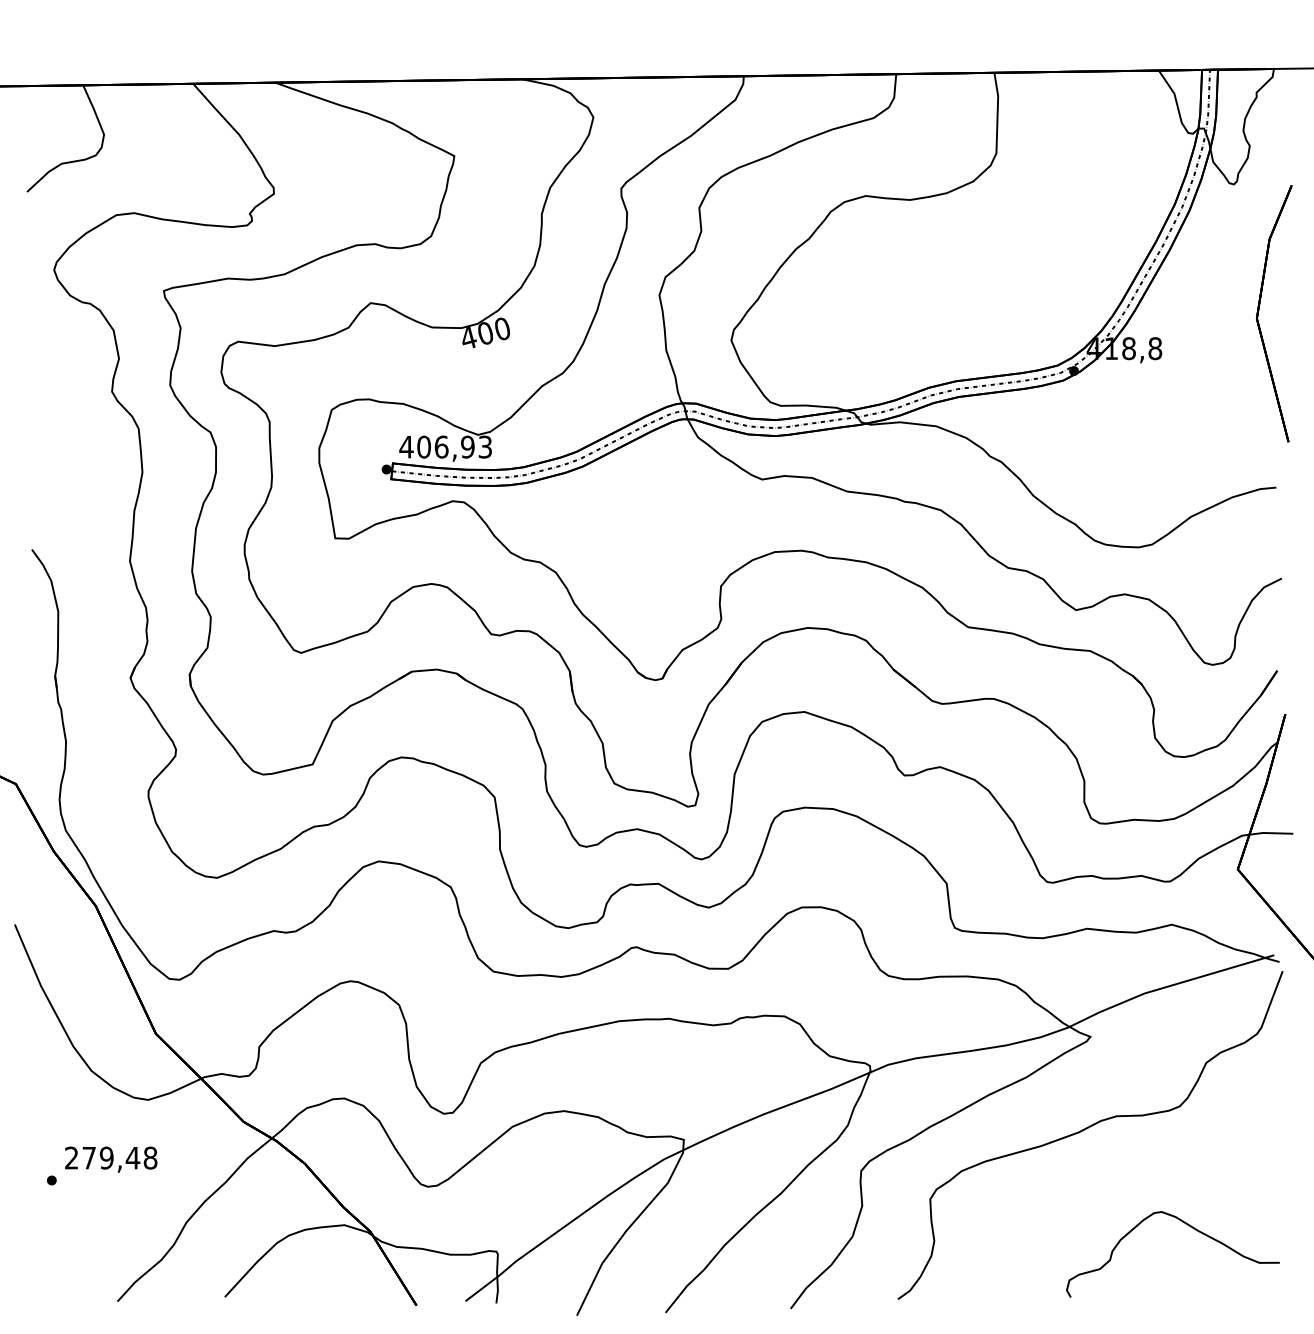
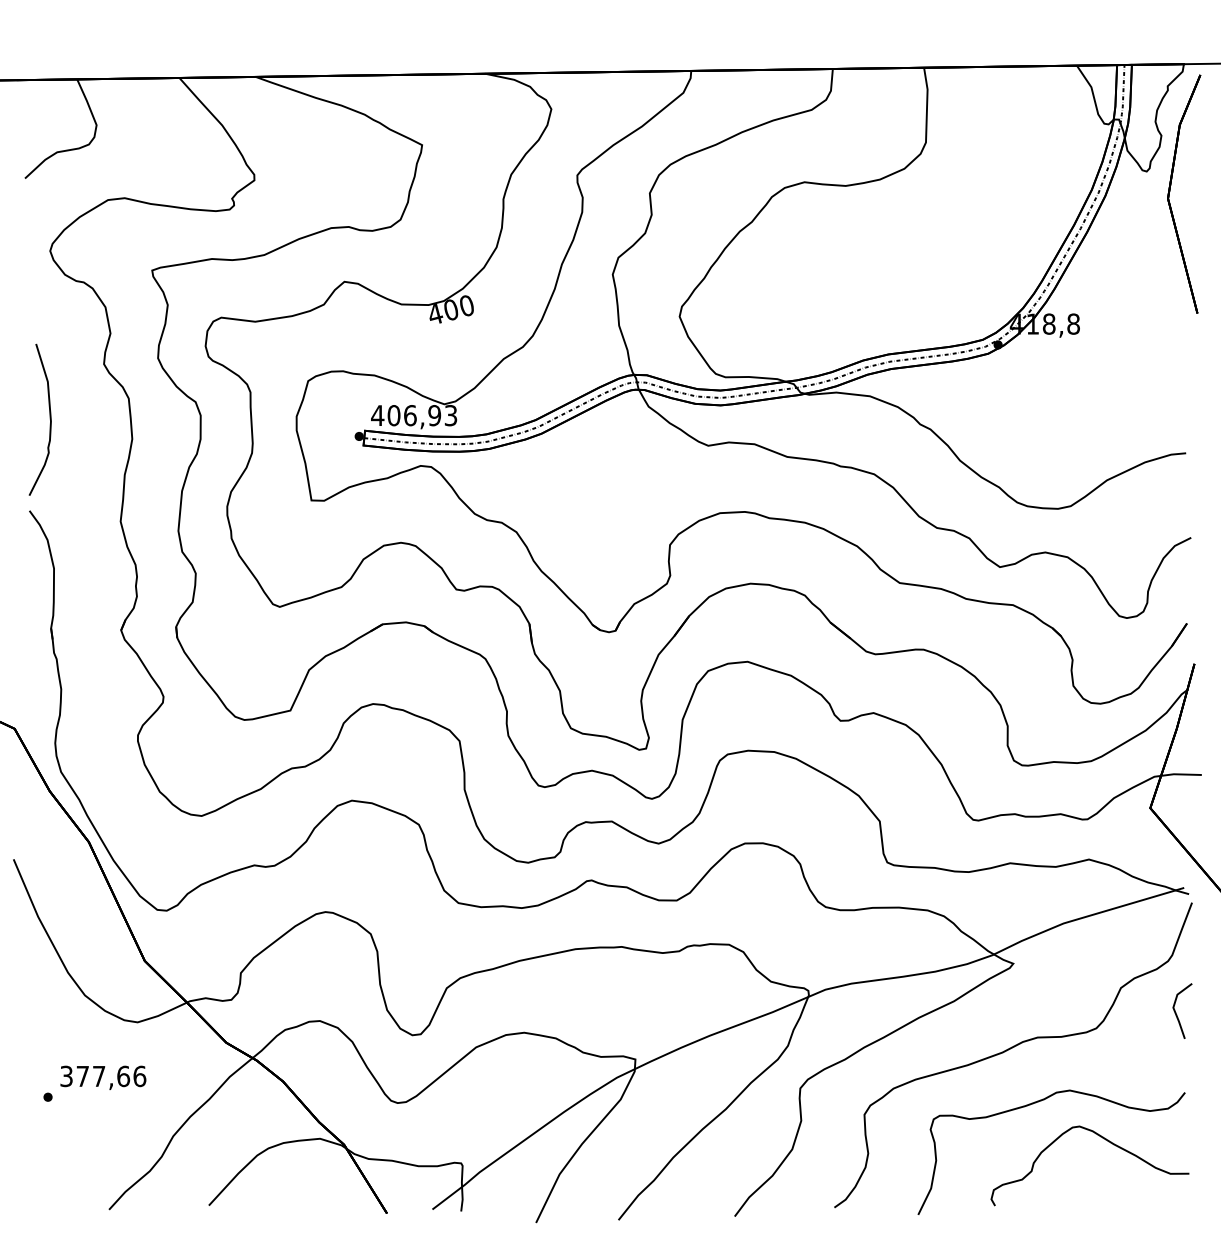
part: (1259, 310) -> (1170, 191), moved
curve: (53, 450) -> (49, 418), added
line: (1266, 1090) -> (1176, 1013), added
text: (111, 1157) -> (103, 1075), 279,48 -> 377,66
curve: (1111, 1188) -> (1032, 1104), added

